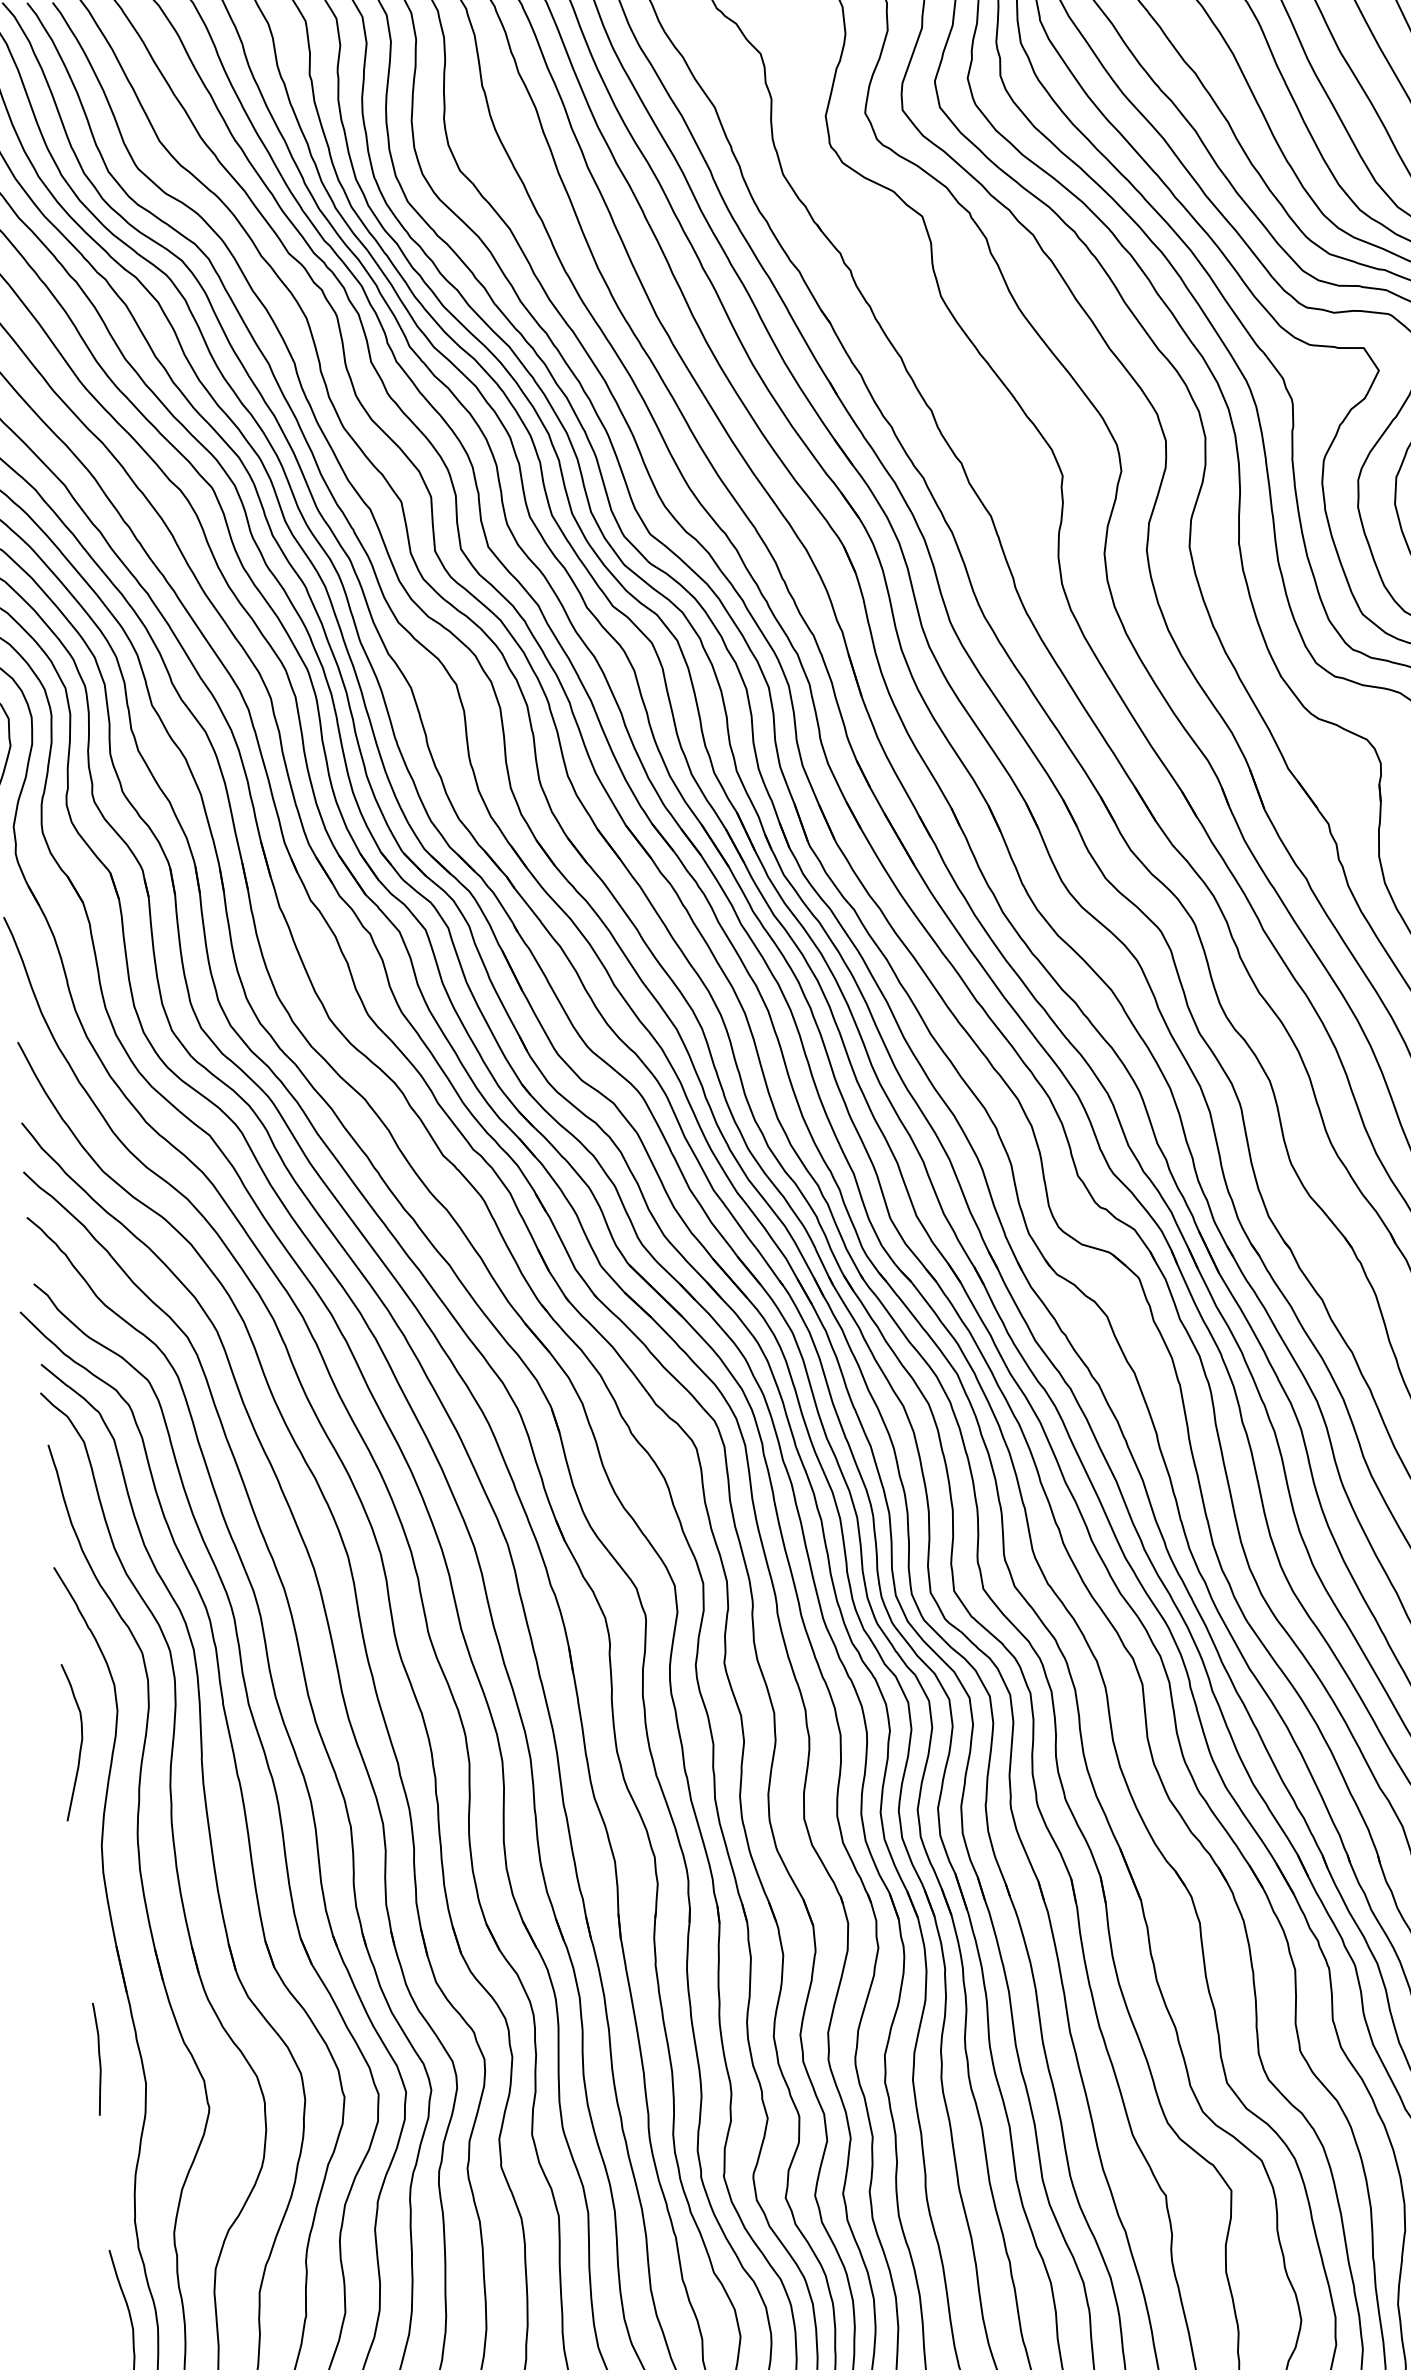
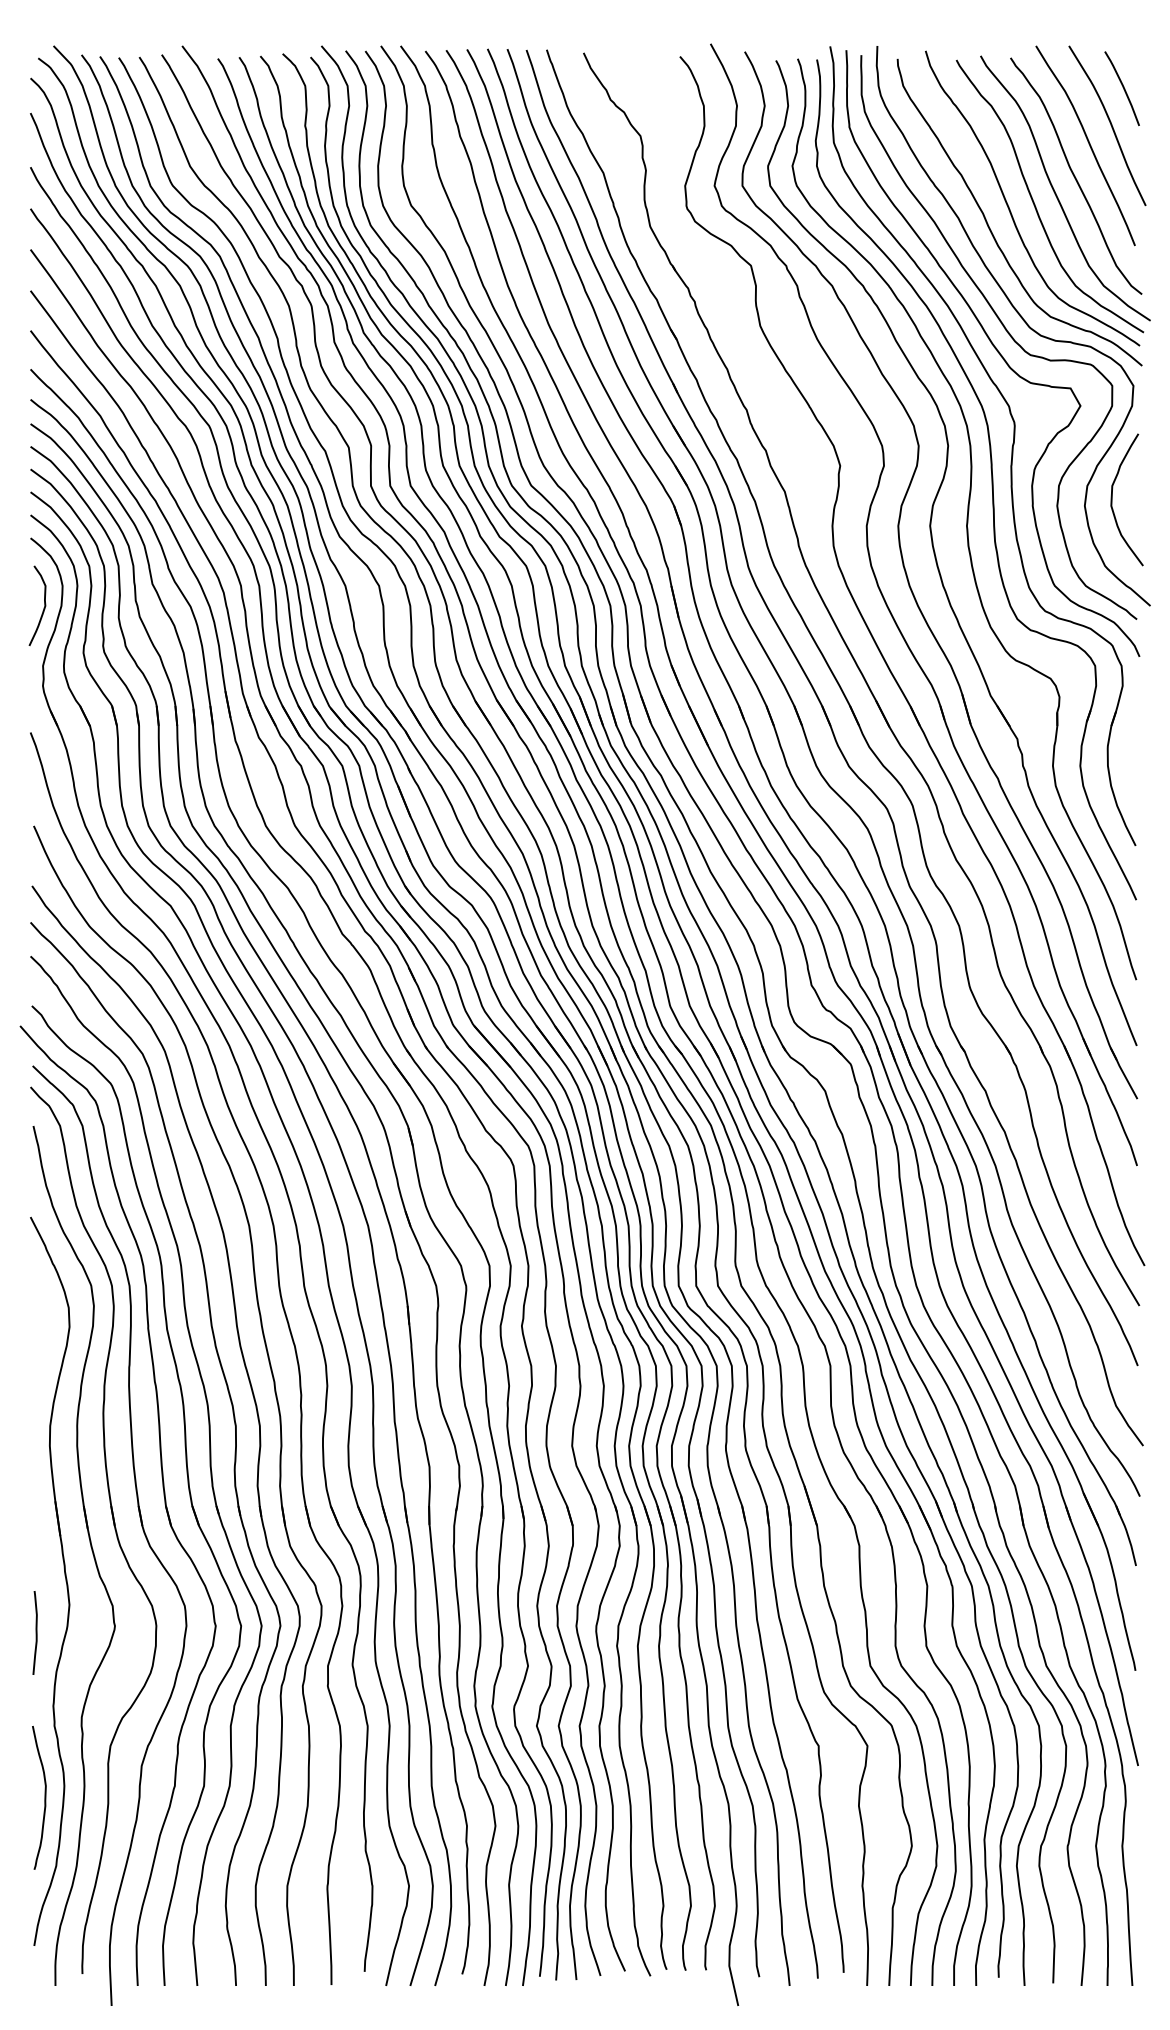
curve: (79, 1745) -> (39, 1350), removed
curve: (98, 2058) -> (35, 1632), moved

